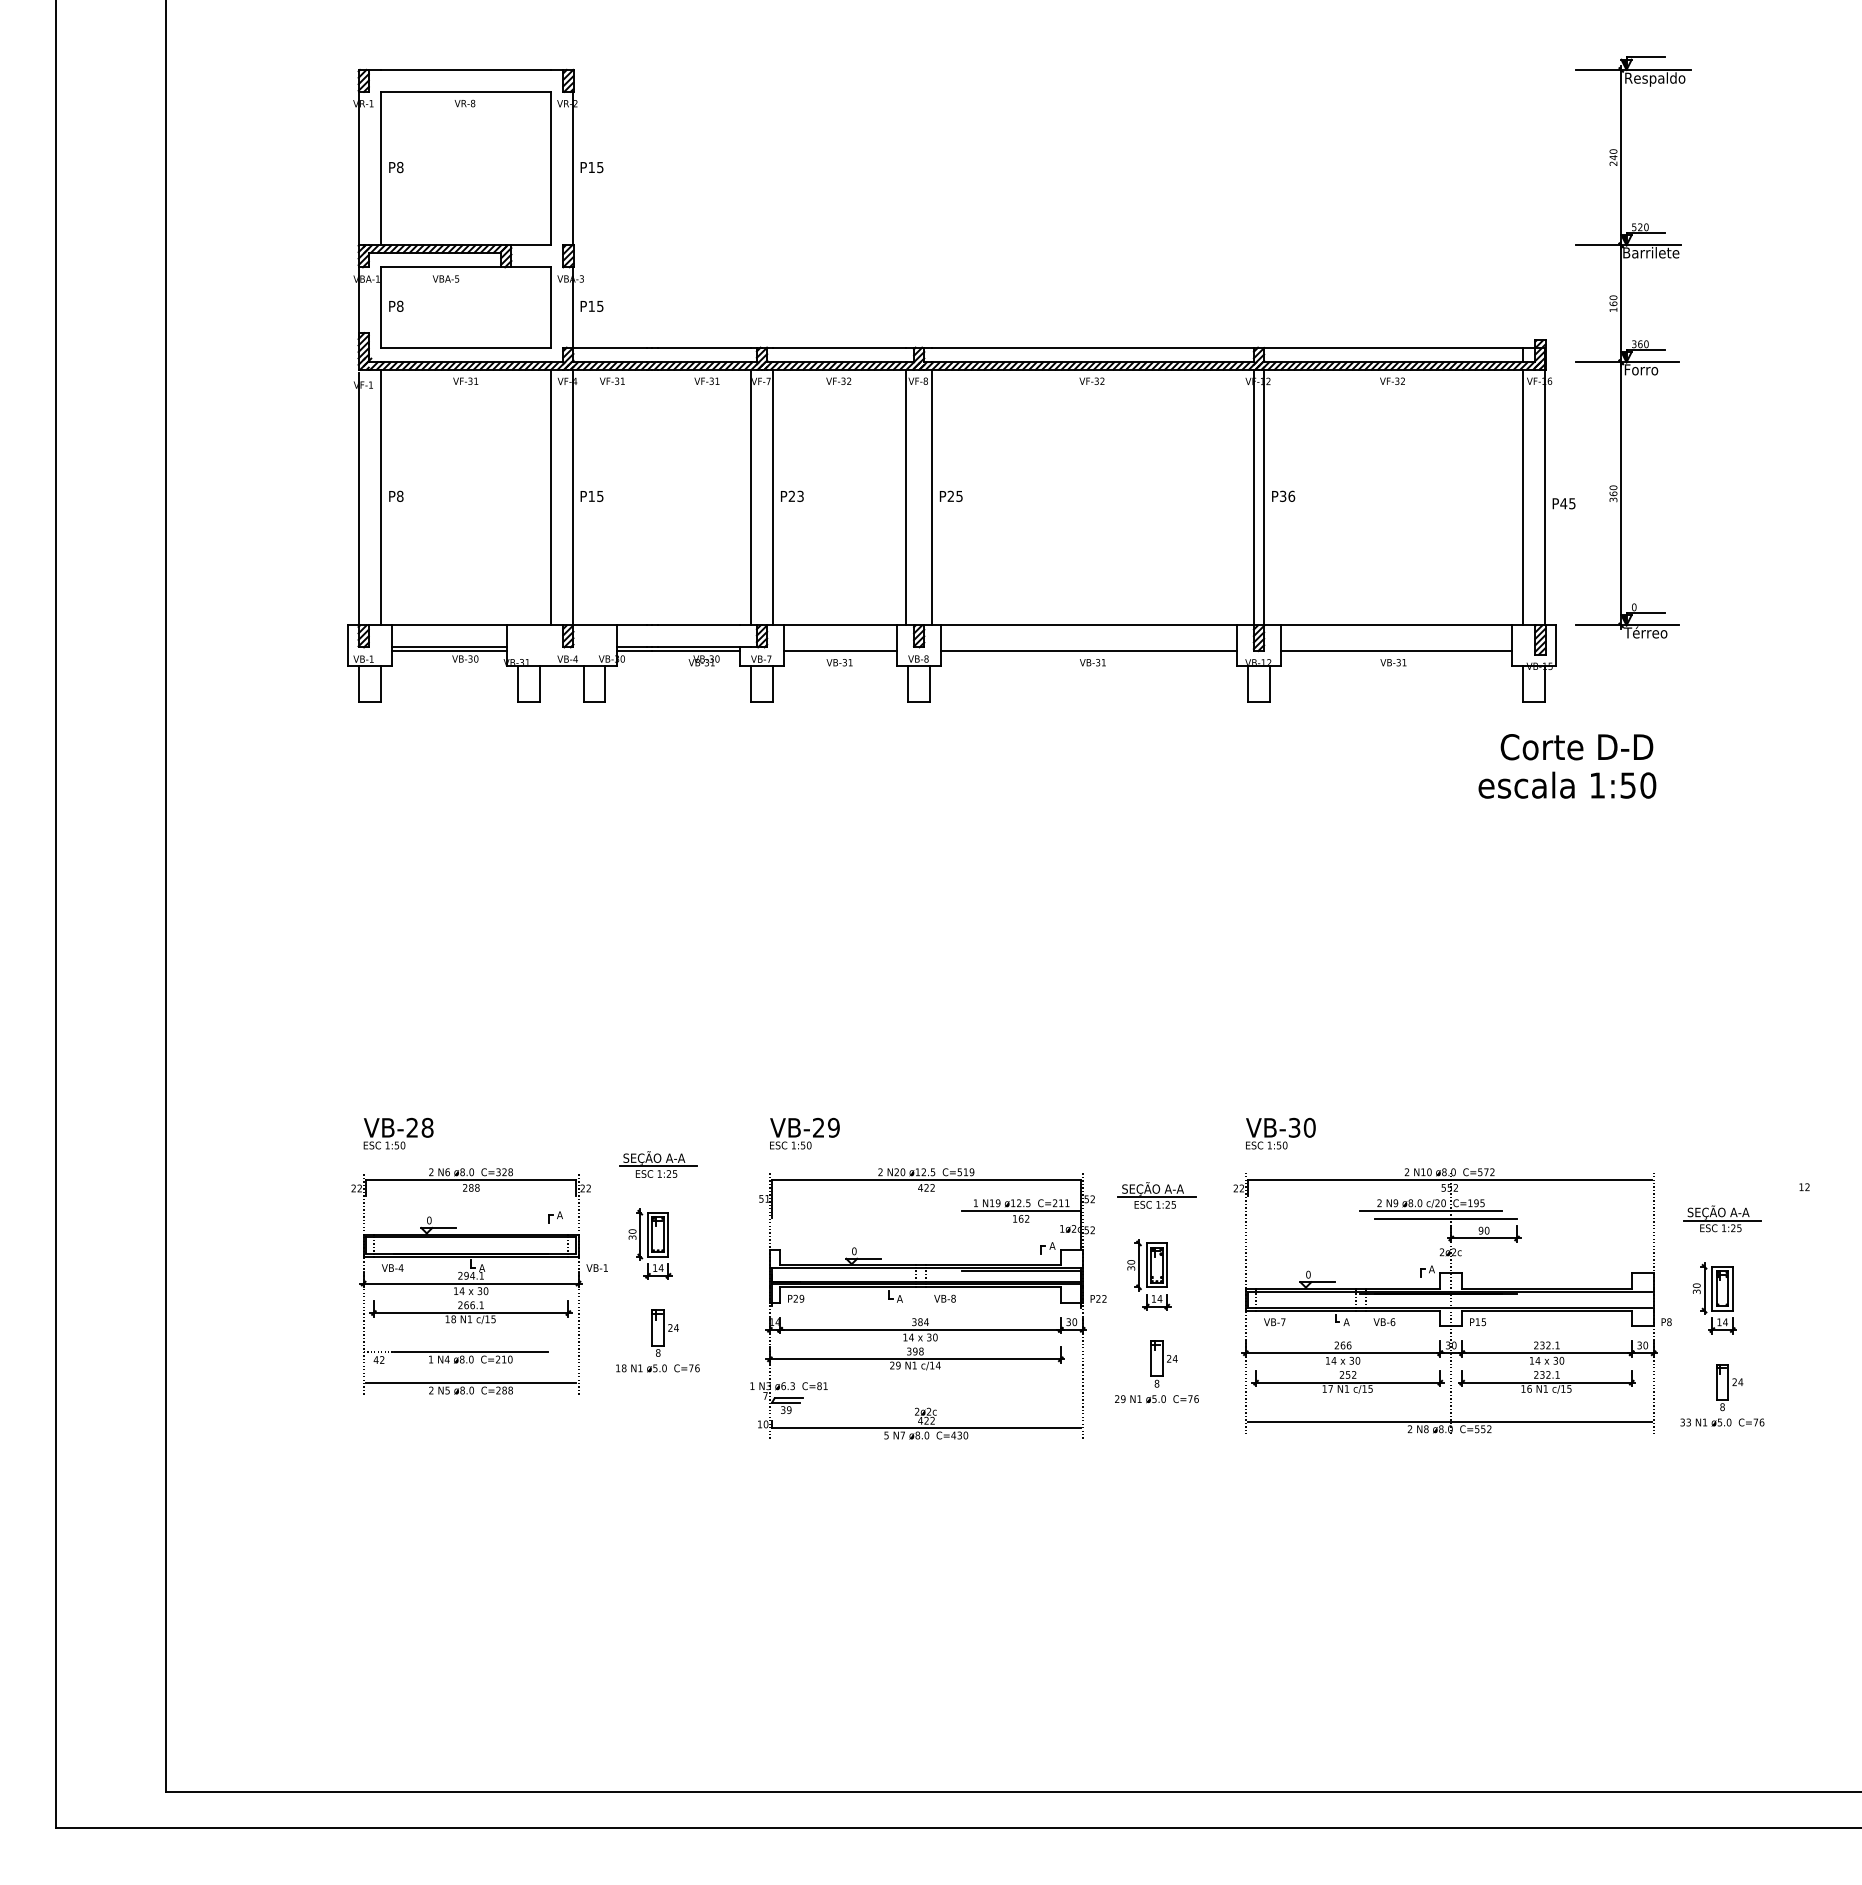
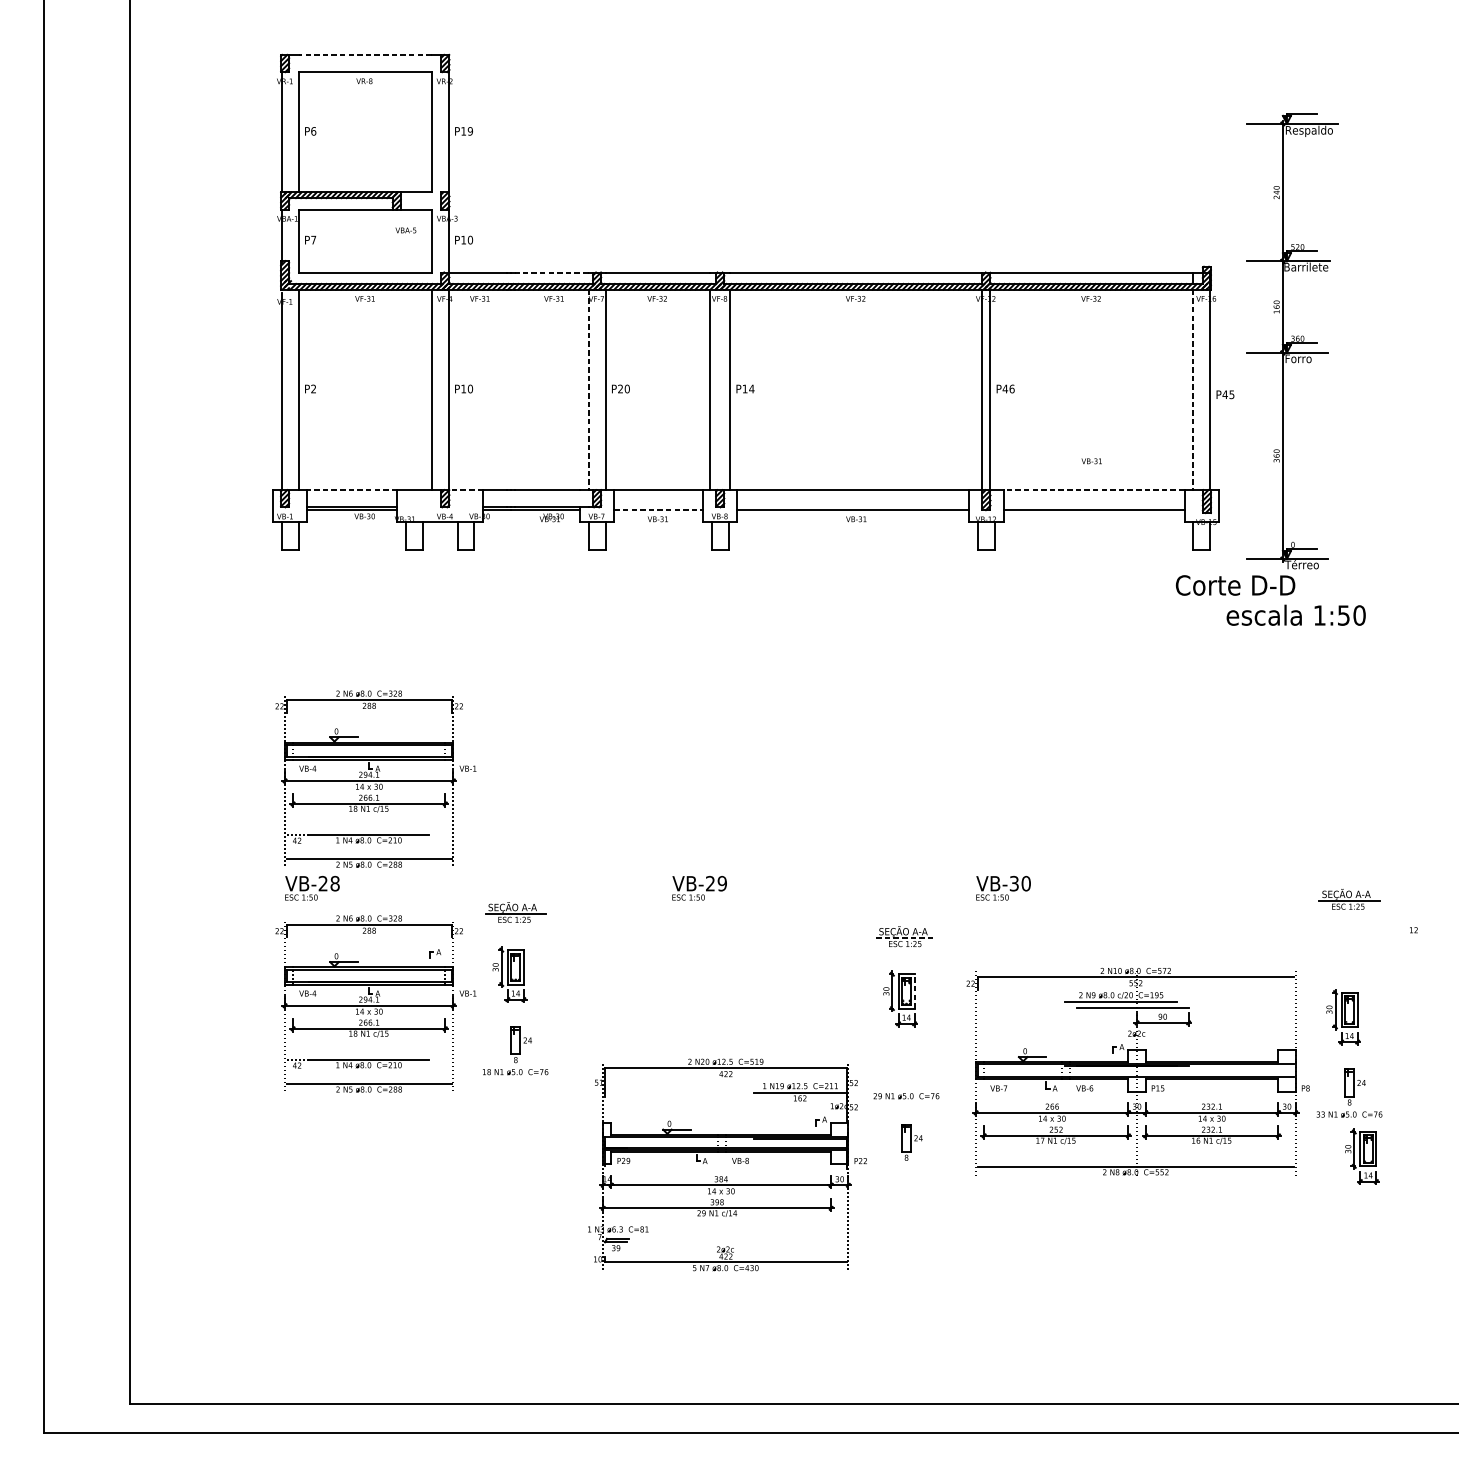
line: (466, 69) -> (365, 54), solid -> dashed
text: (400, 166) -> (313, 130), P8 -> P6
text: (600, 166) -> (470, 130), P15 -> P19
text: (445, 278) -> (405, 230), moved
text: (400, 305) -> (313, 239), P8 -> P7
text: (600, 305) -> (470, 239), P15 -> P10
line: (704, 347) -> (552, 272), solid -> dashed
part: (1633, 347) -> (1292, 341), moved
text: (600, 495) -> (470, 388), P15 -> P10
text: (800, 495) -> (627, 388), P23 -> P20
text: (955, 495) -> (748, 388), P25 -> P14
text: (400, 496) -> (313, 389), P8 -> P2
text: (1282, 496) -> (1004, 389), P36 -> P46
line: (751, 497) -> (588, 389), solid -> dashed
line: (1522, 497) -> (1192, 389), solid -> dashed
line: (449, 625) -> (352, 490), solid -> dashed
line: (595, 625) -> (466, 490), solid -> dashed
line: (1395, 625) -> (1093, 490), solid -> dashed
line: (840, 651) -> (658, 510), solid -> dashed
text: (1393, 662) -> (1091, 461), moved
text: (1567, 784) -> (1296, 614), moved
part: (479, 994) -> (375, 779), added
text: (804, 1133) -> (699, 888), moved
line: (1157, 1197) -> (906, 938), solid -> dashed
part: (1722, 1218) -> (1349, 899), moved
line: (1167, 1265) -> (914, 991), solid -> dashed
part: (935, 1299) -> (733, 1161), moved
part: (1452, 1300) -> (1138, 1071), moved
part: (1163, 1363) -> (911, 1141), moved
part: (1738, 1476) -> (1362, 1156), added

